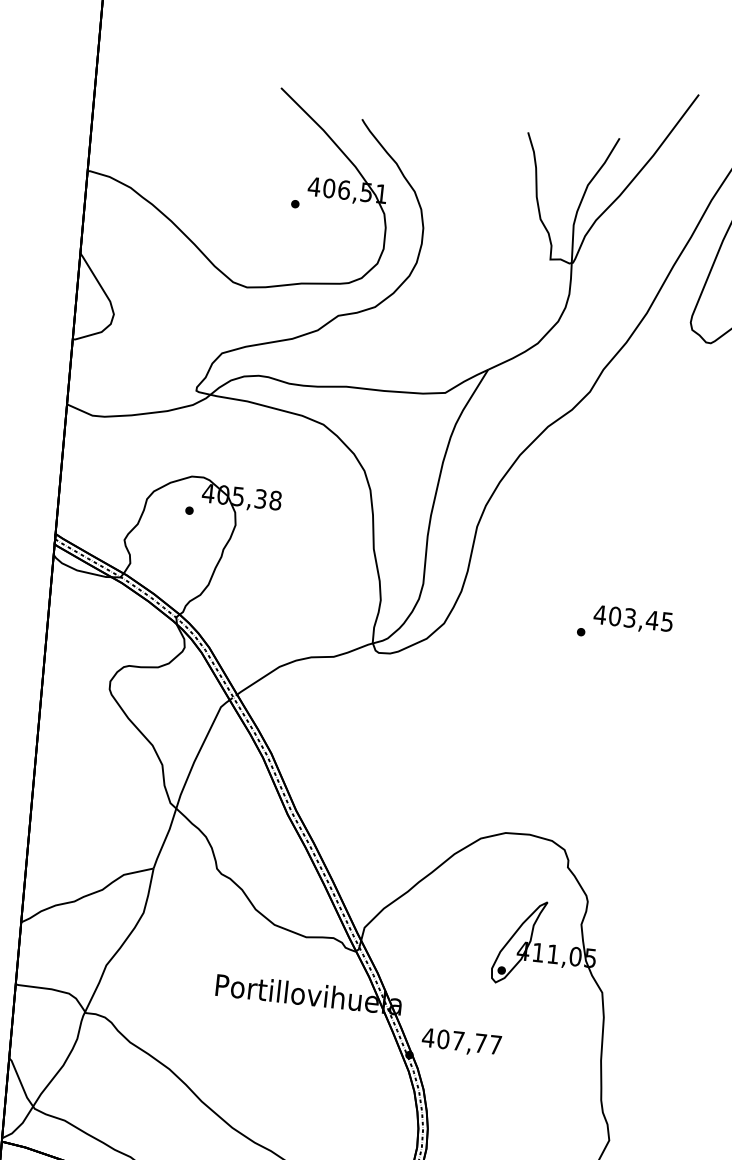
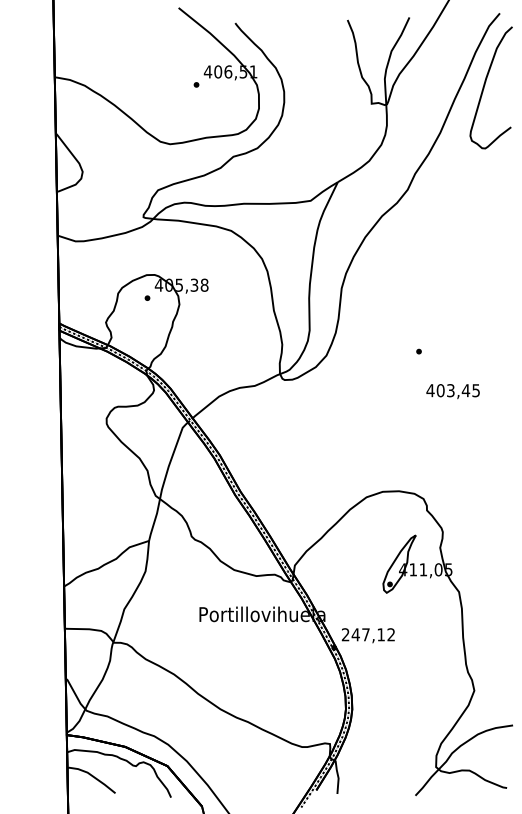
text: (632, 619) -> (452, 391), moved
text: (460, 1040) -> (367, 634), 407,77 -> 247,12

